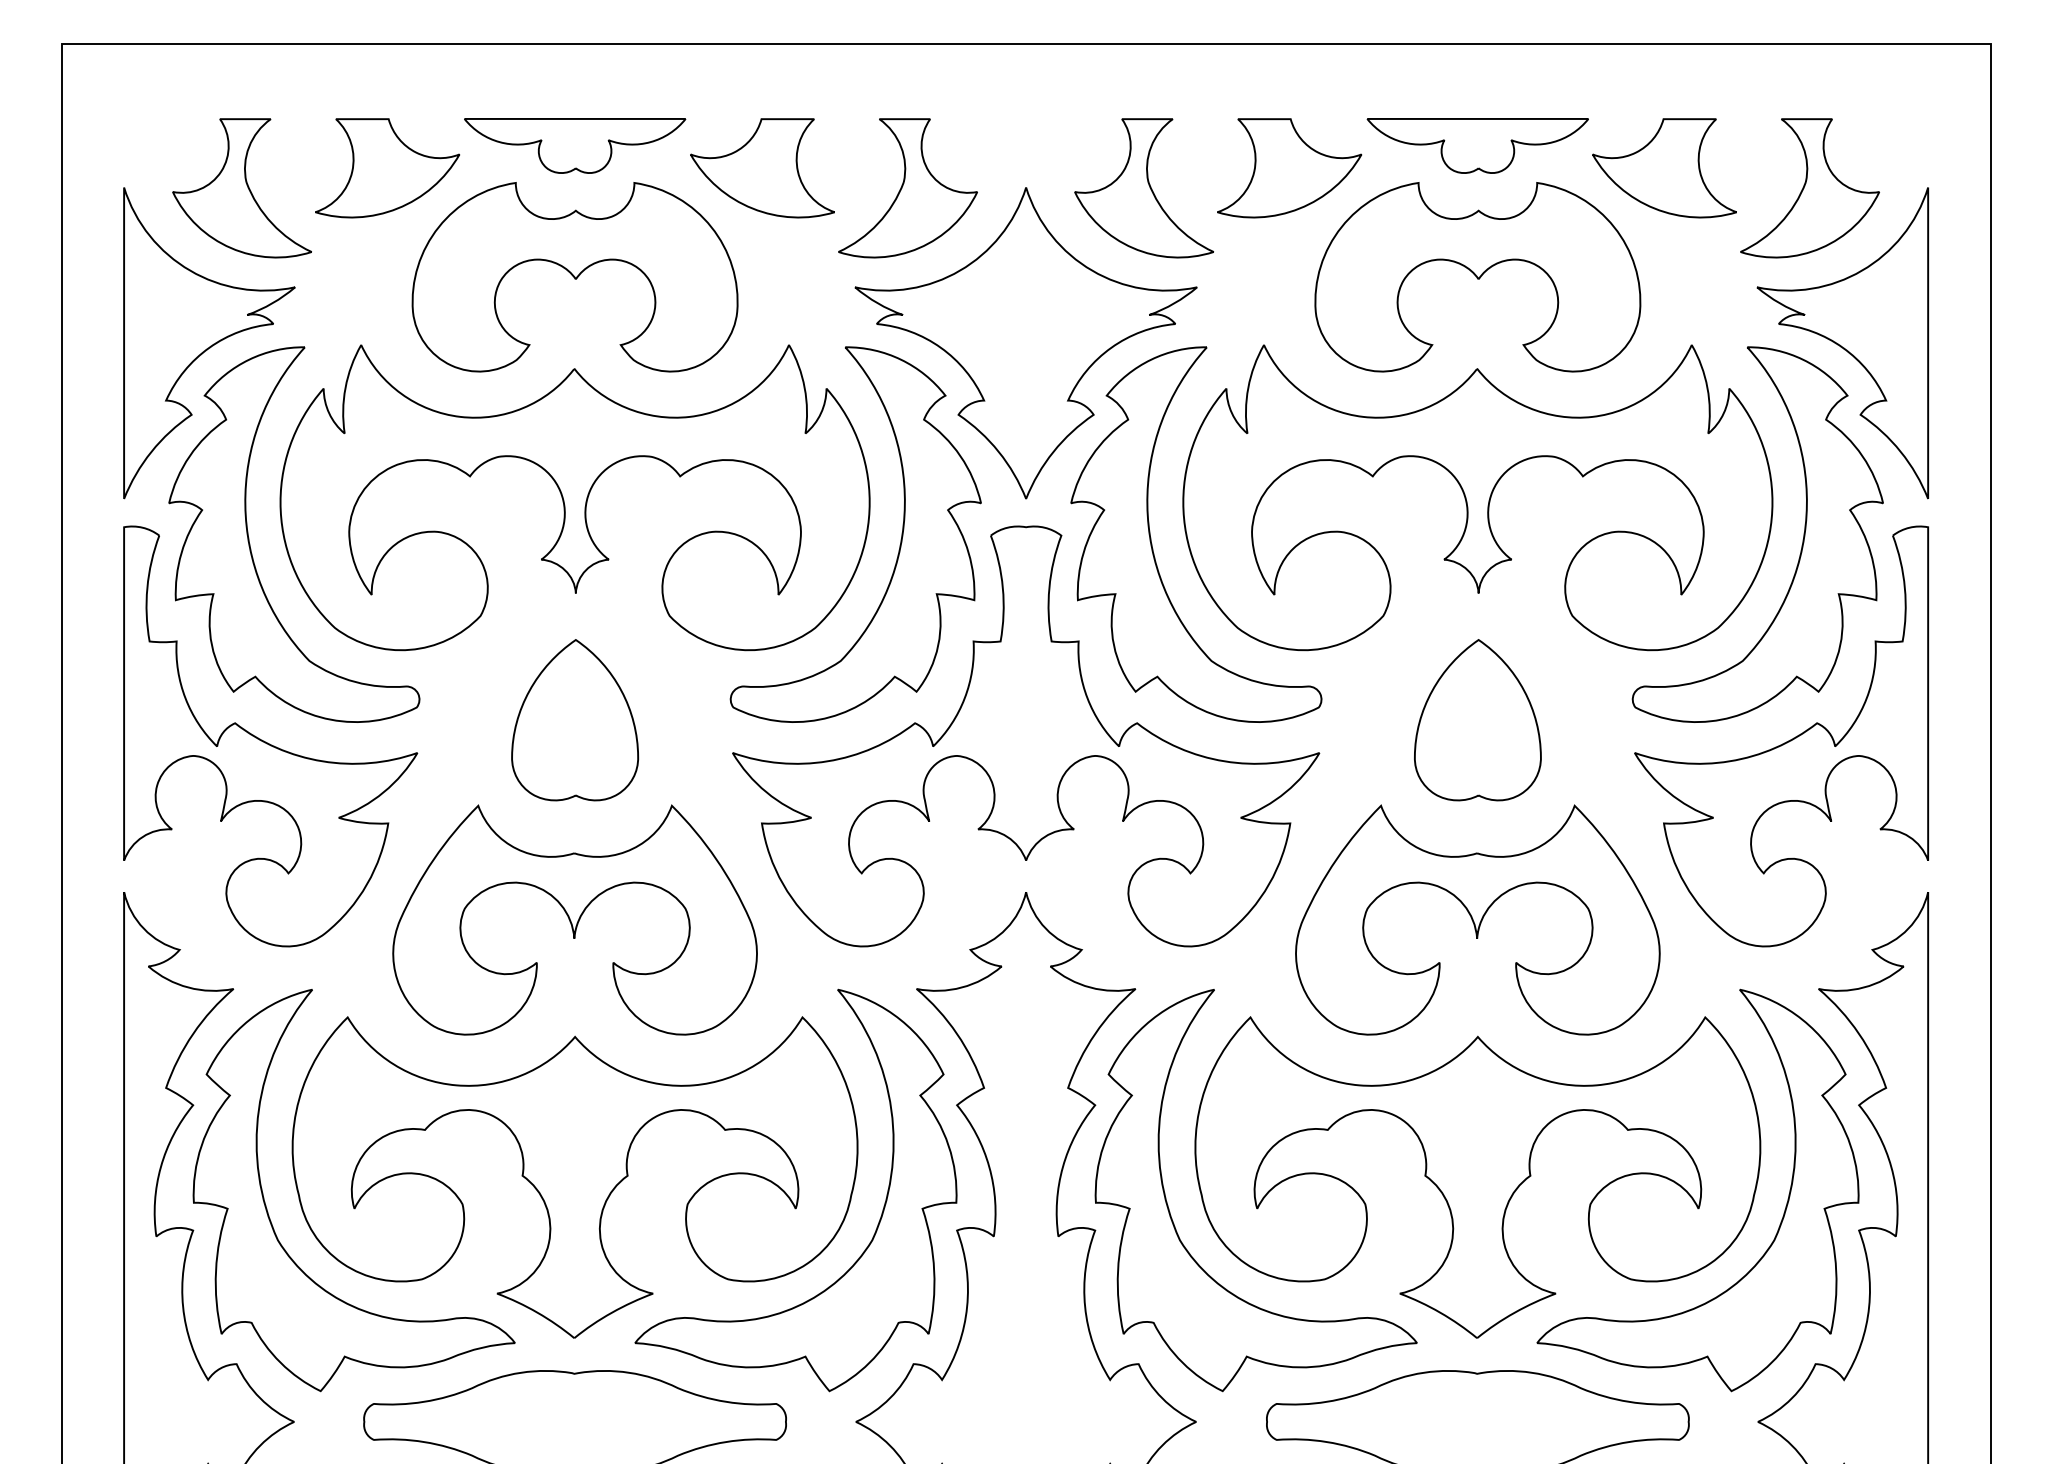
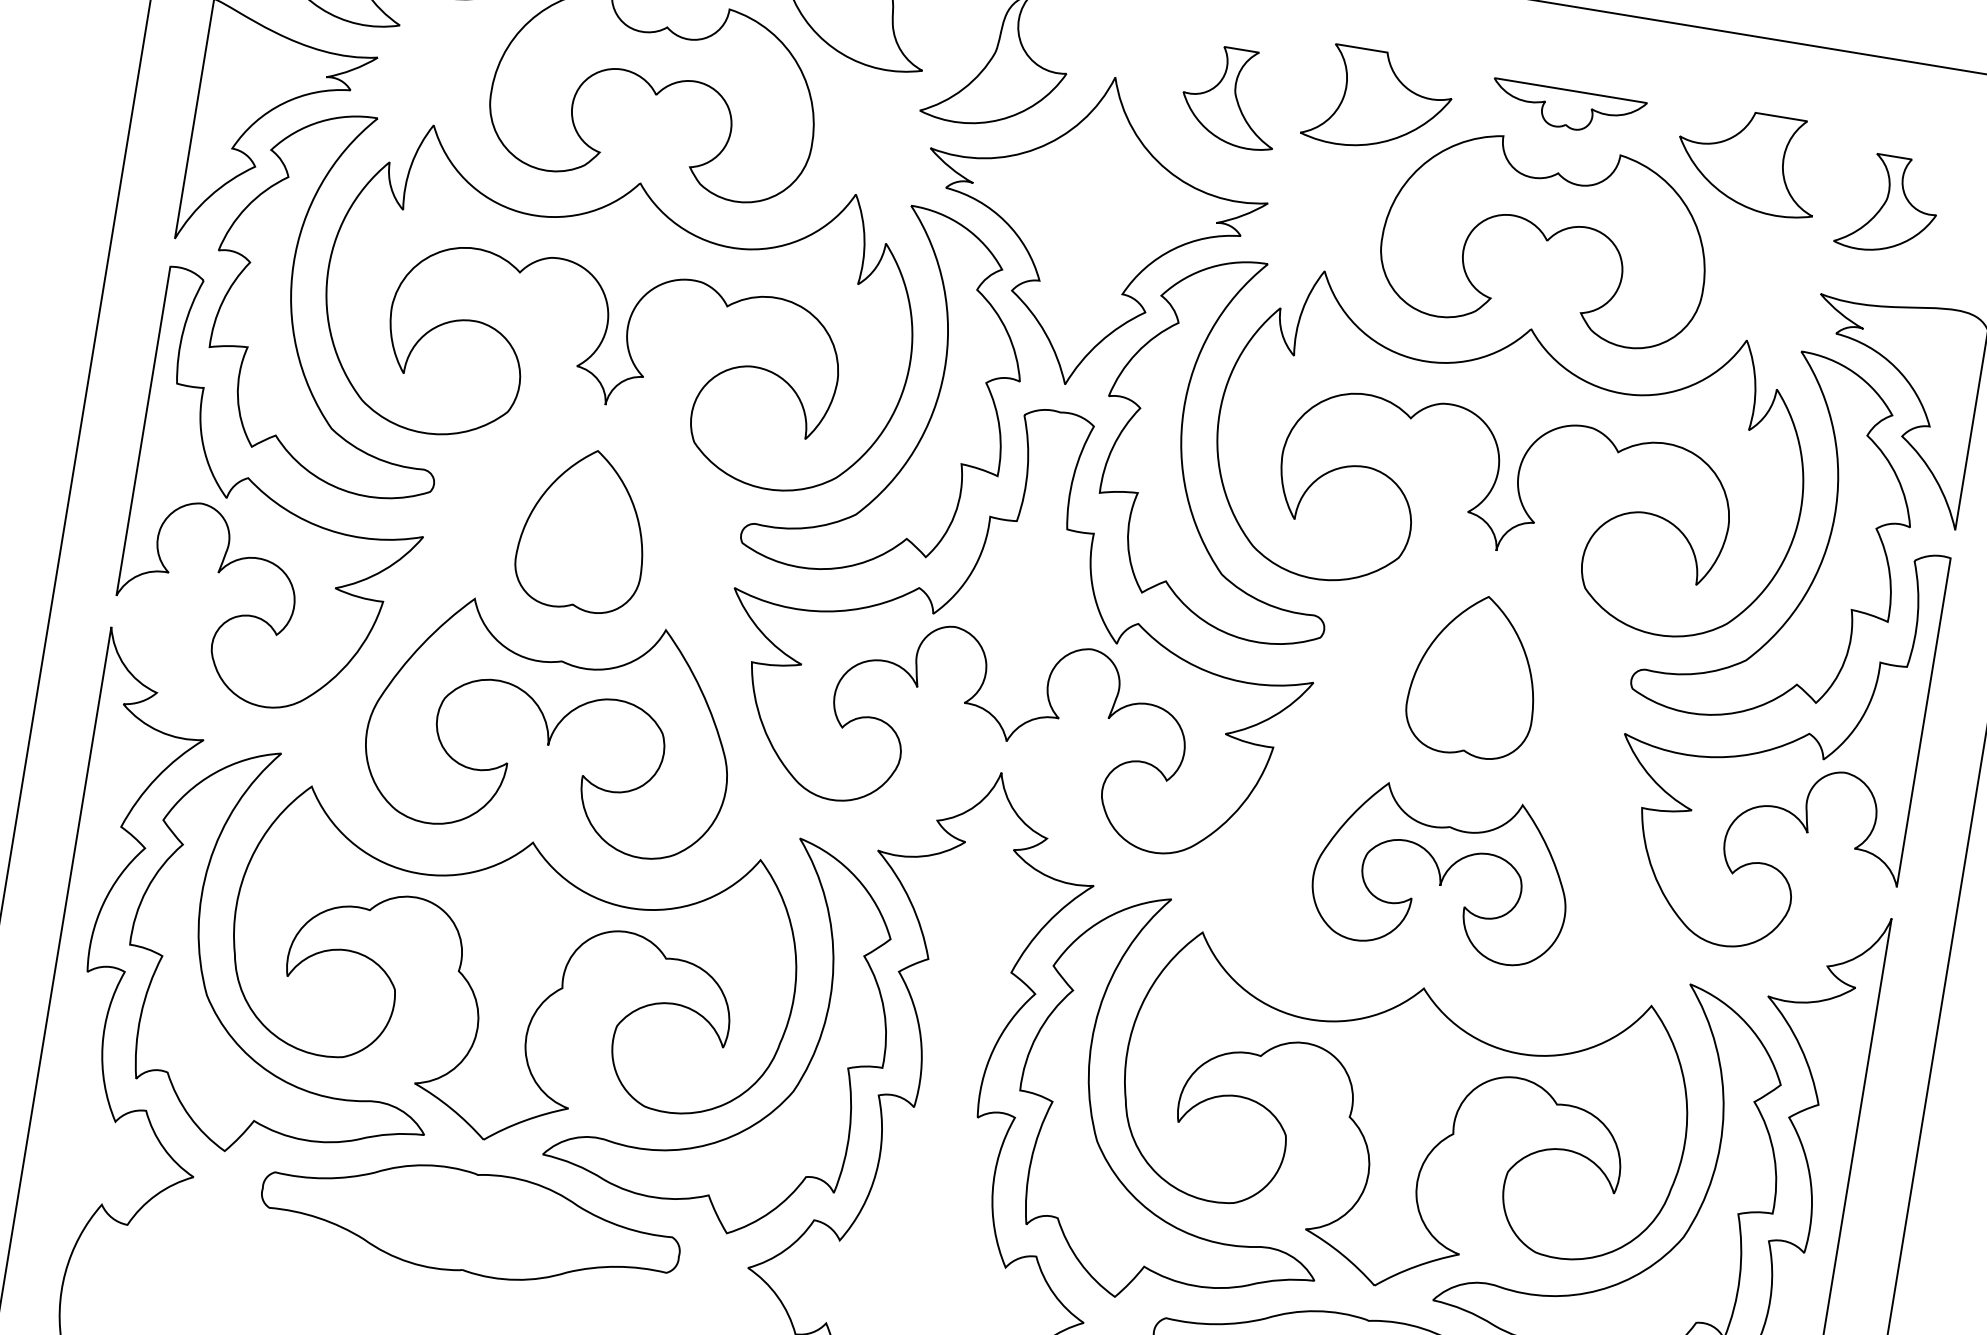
part: (1477, 145) -> (1567, 108), size x0.7
part: (1143, 188) -> (1231, 97), size x0.7
part: (1809, 188) -> (1888, 204), size x0.7
part: (1477, 919) -> (1442, 872), size x0.7

